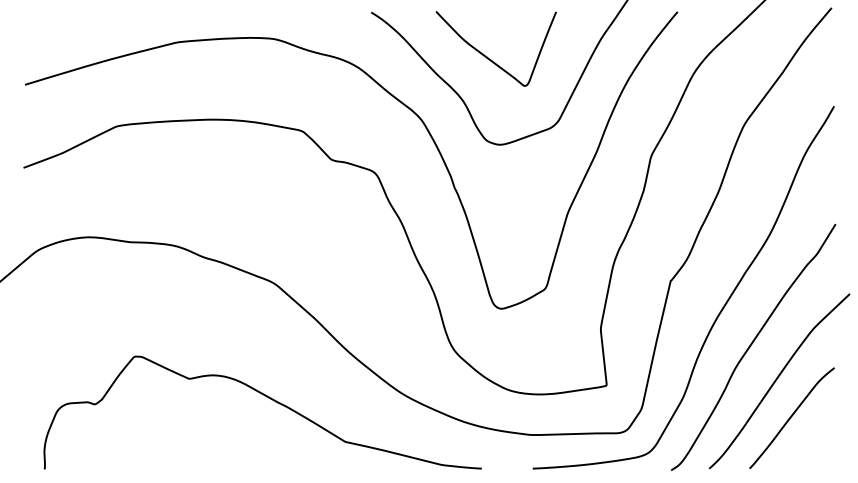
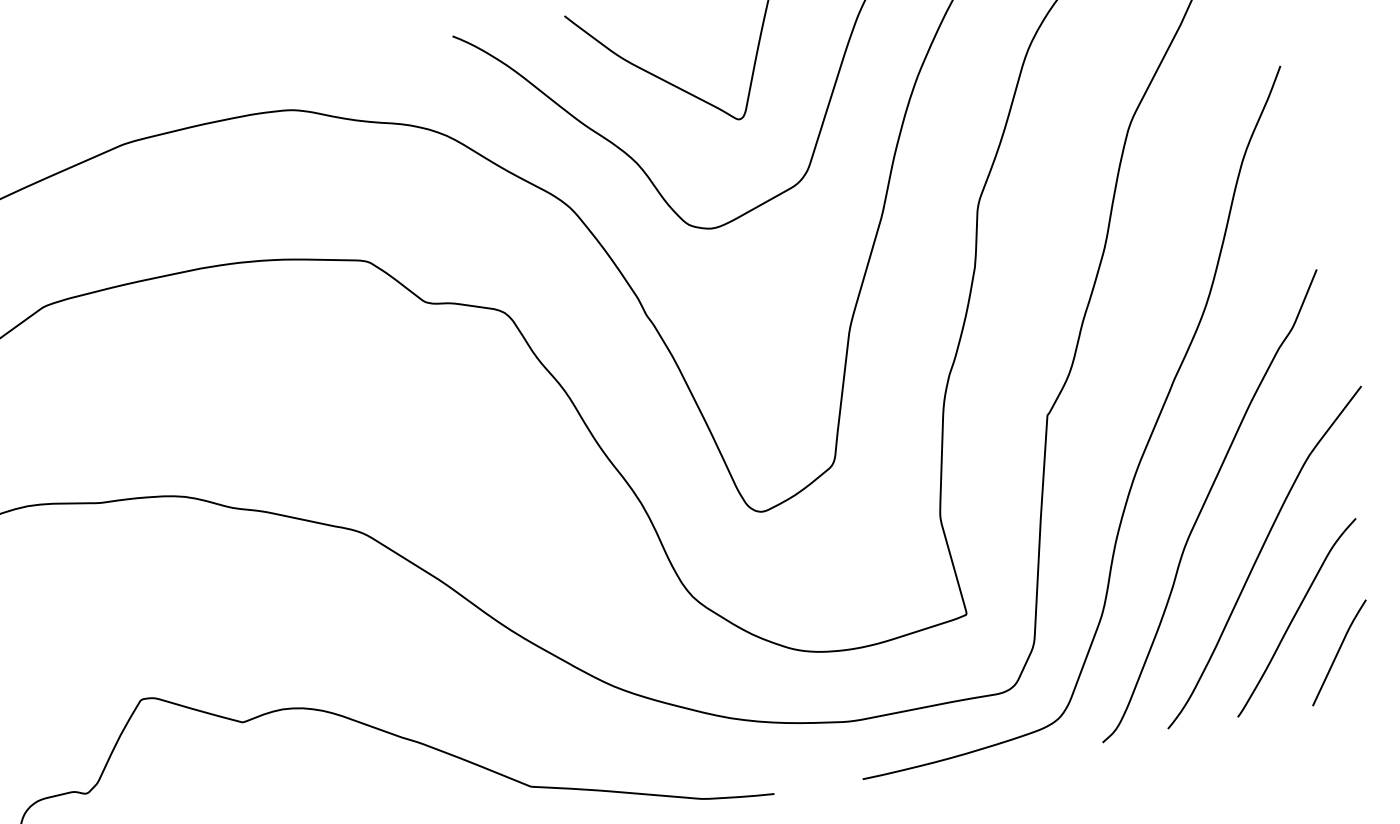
curve: (812, 441) -> (1338, 652), added

